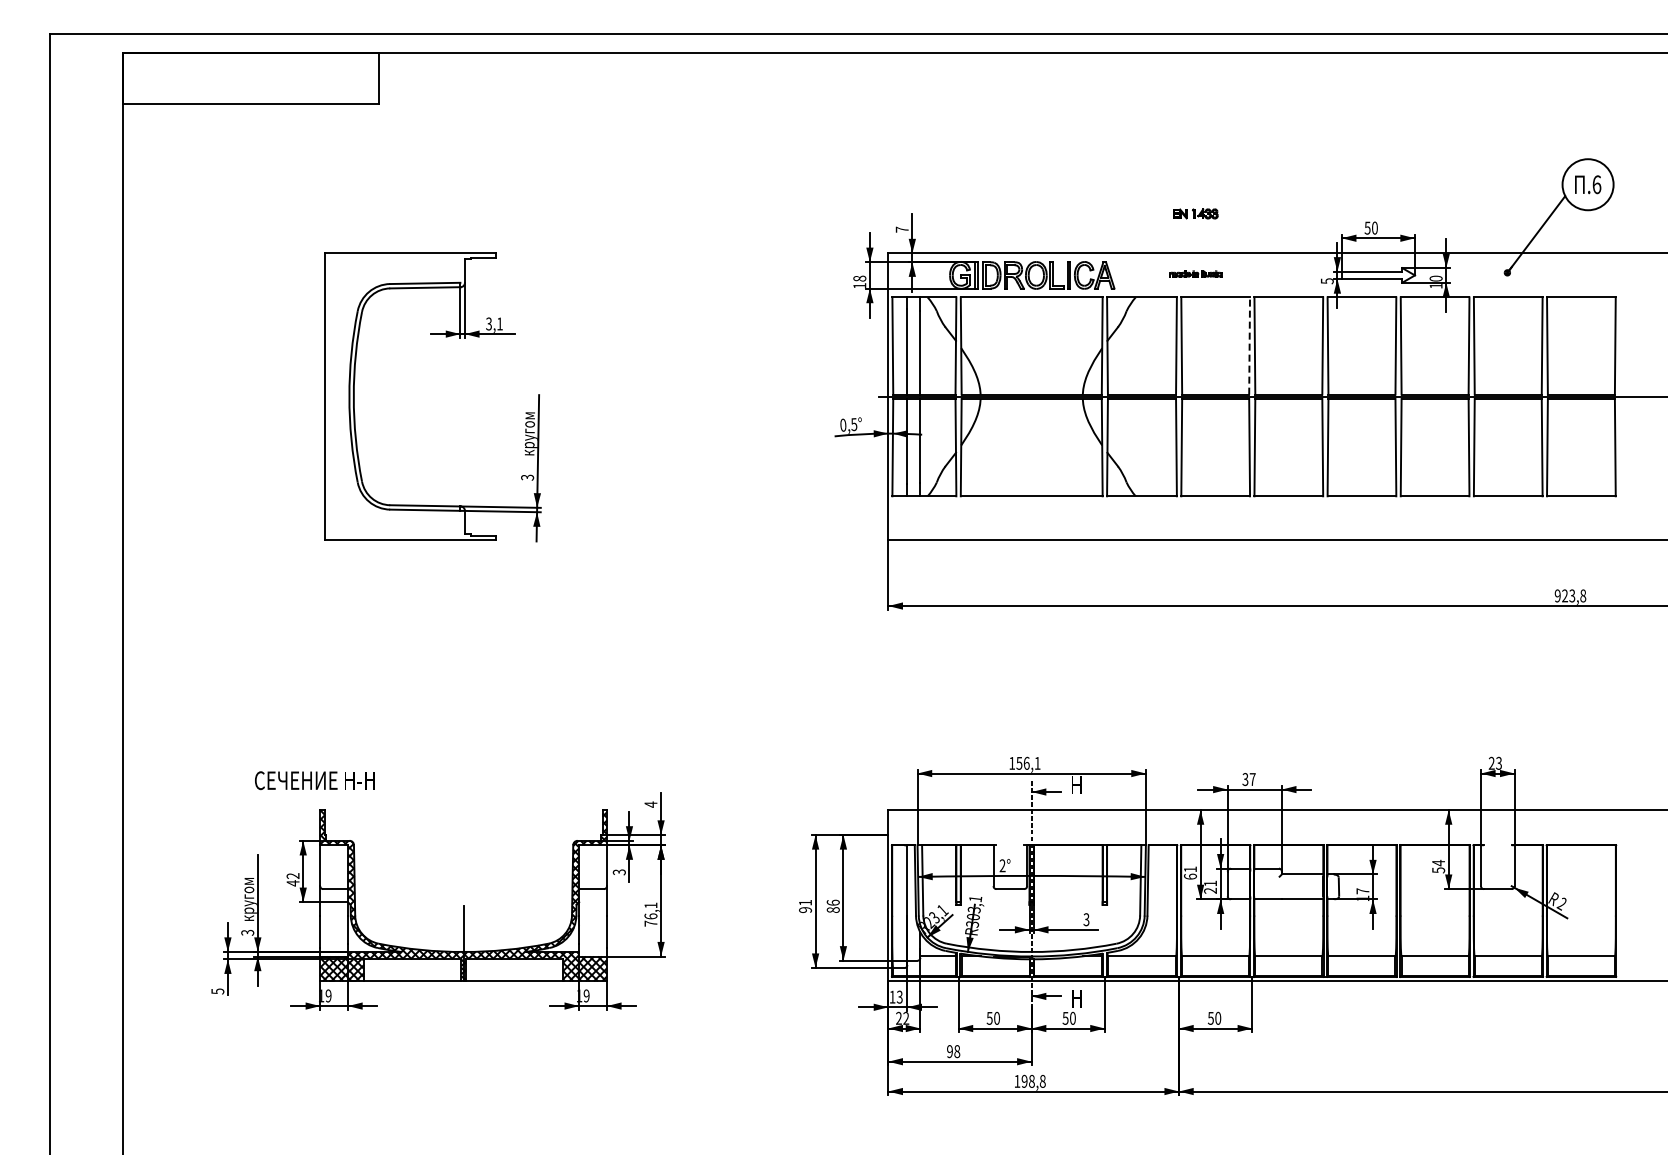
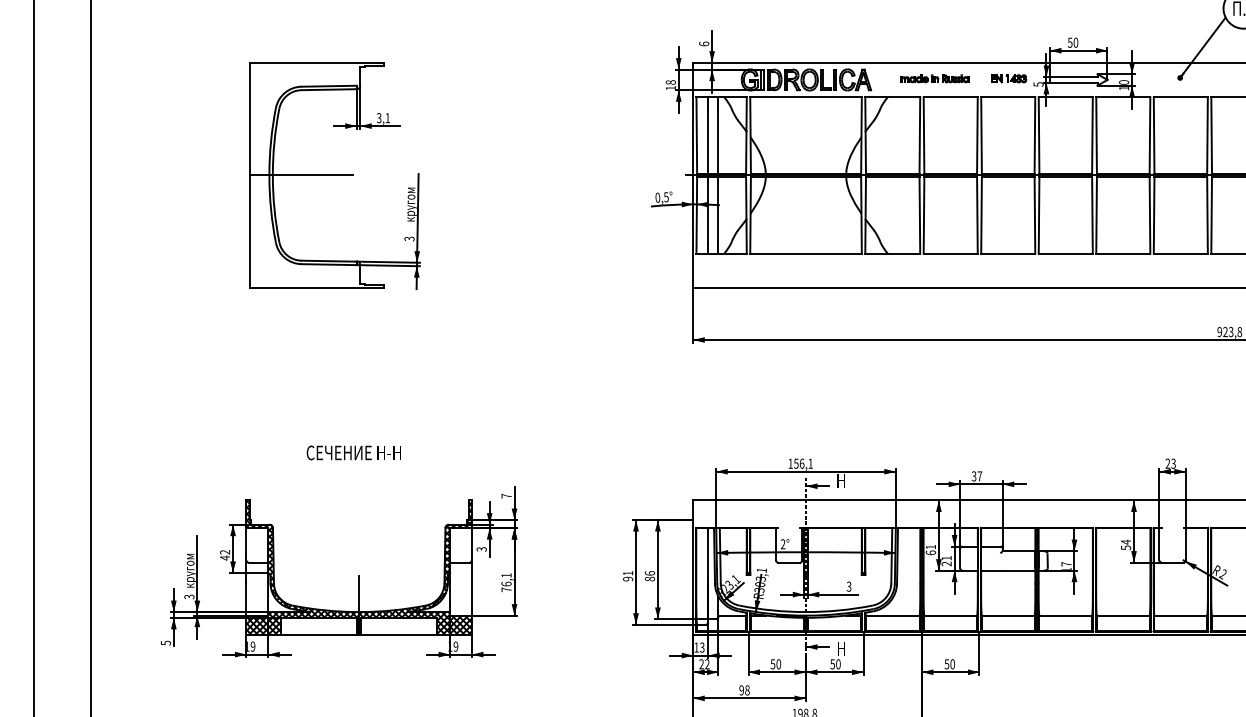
part: (1195, 213) -> (1008, 78), moved
text: (901, 229) -> (703, 43), 7 -> 6
part: (1195, 273) -> (934, 78), size x1.67
line: (1249, 346) -> (977, 135), dashed -> solid
line: (390, 396) -> (301, 175), added
text: (314, 780) -> (353, 452), moved
text: (650, 804) -> (506, 496), 4 -> 7

